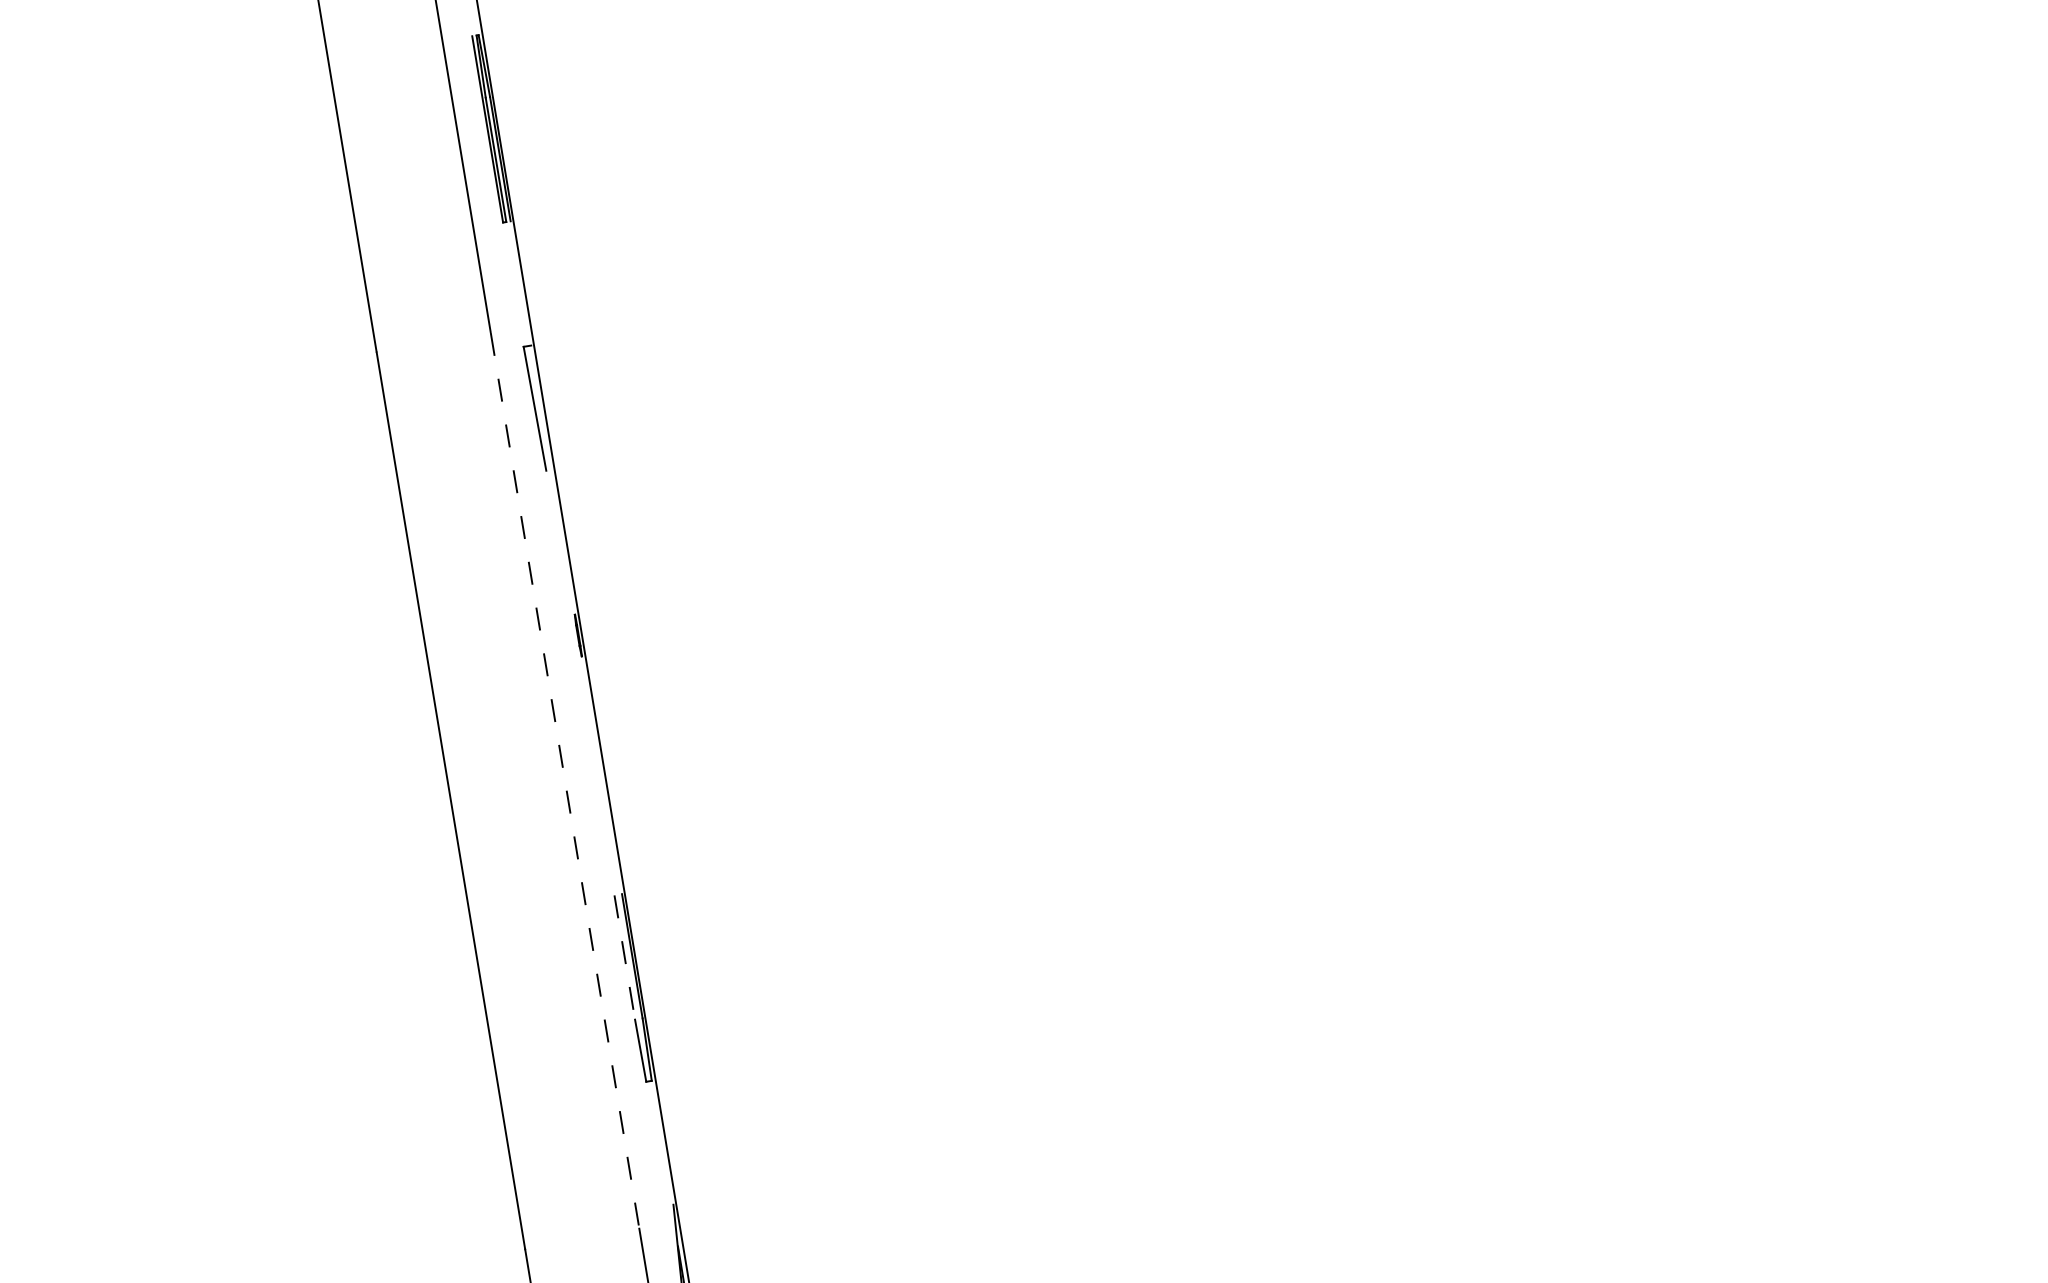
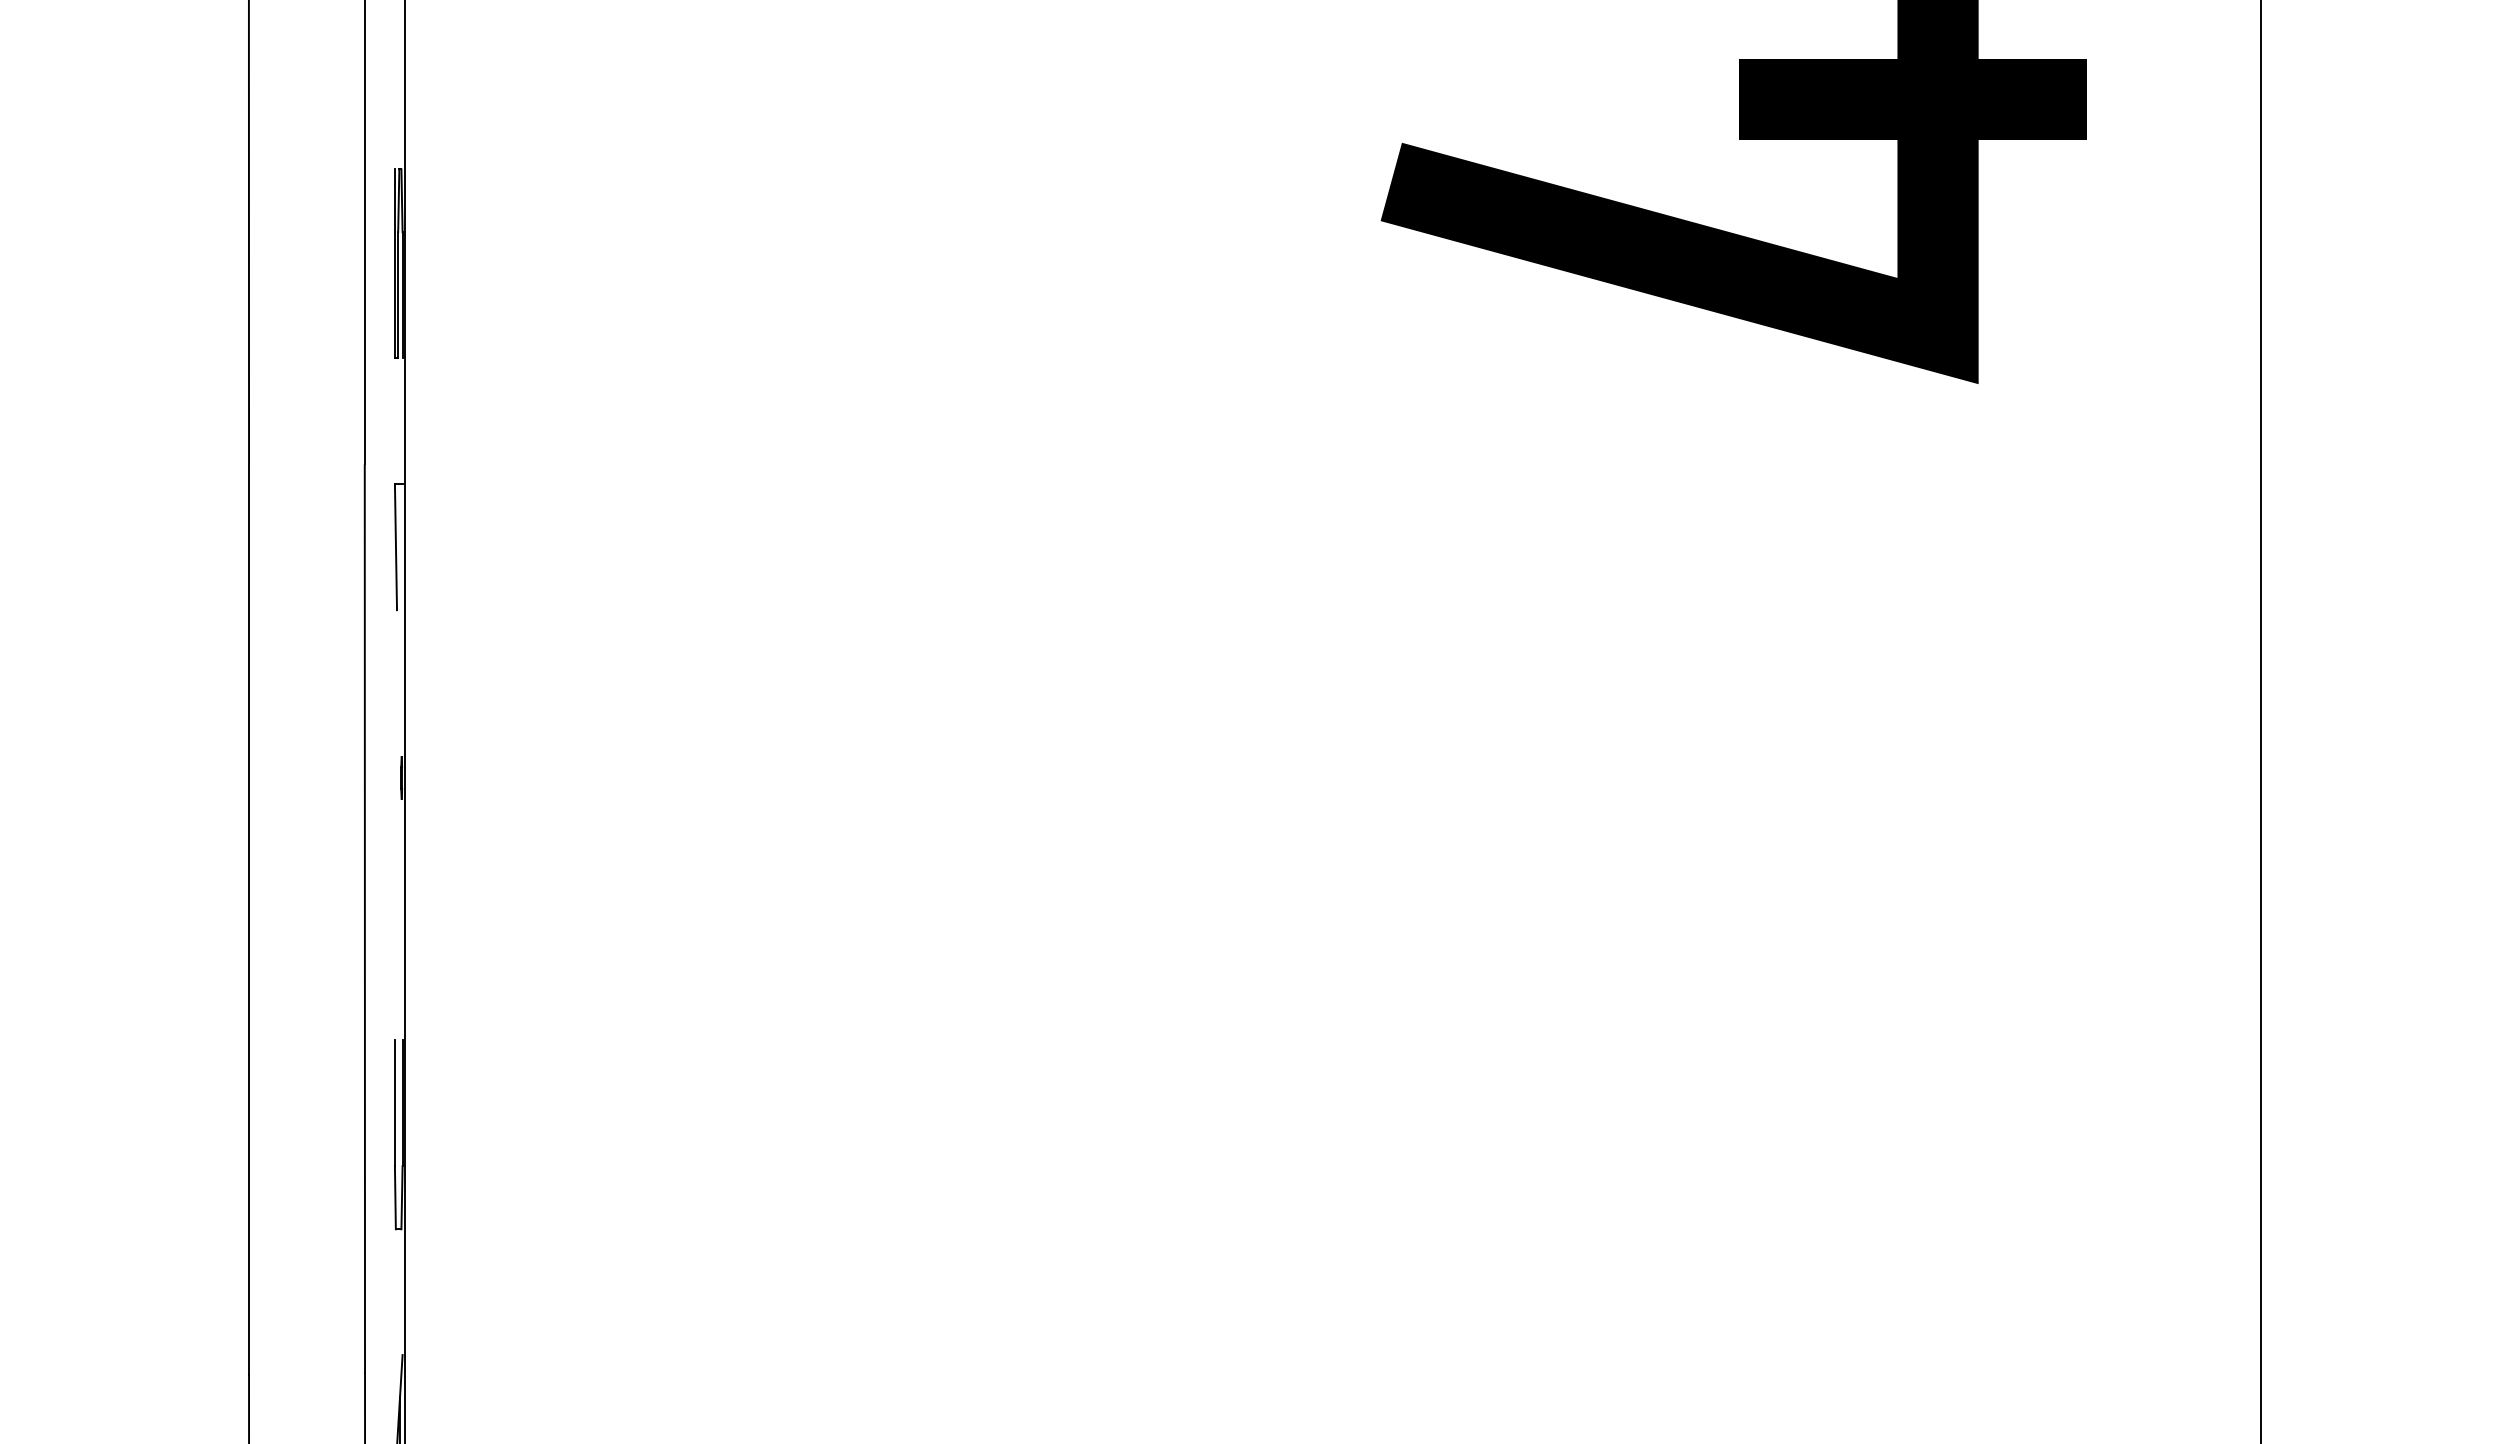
line: (564, 781) -> (364, 919), dashed -> solid
line: (624, 957) -> (394, 1103), dashed -> solid

